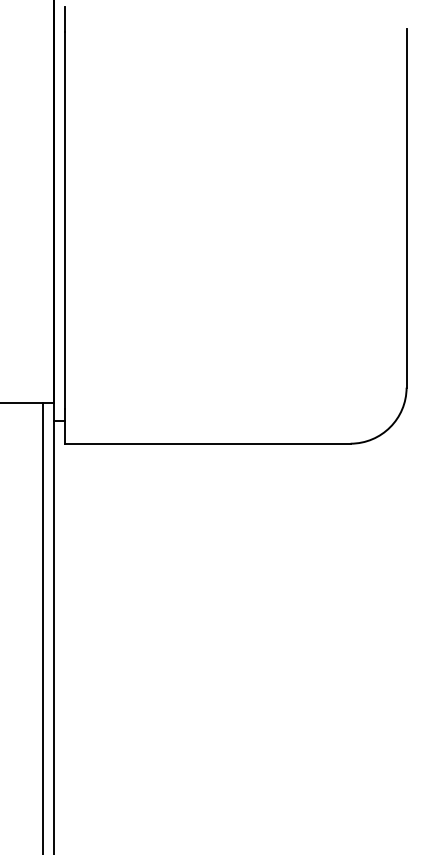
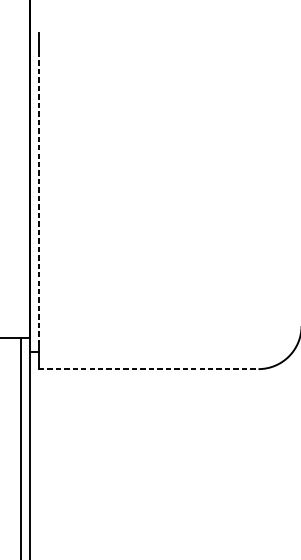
line: (64, 220) -> (38, 197), solid -> dashed
line: (207, 443) -> (148, 368), solid -> dashed

